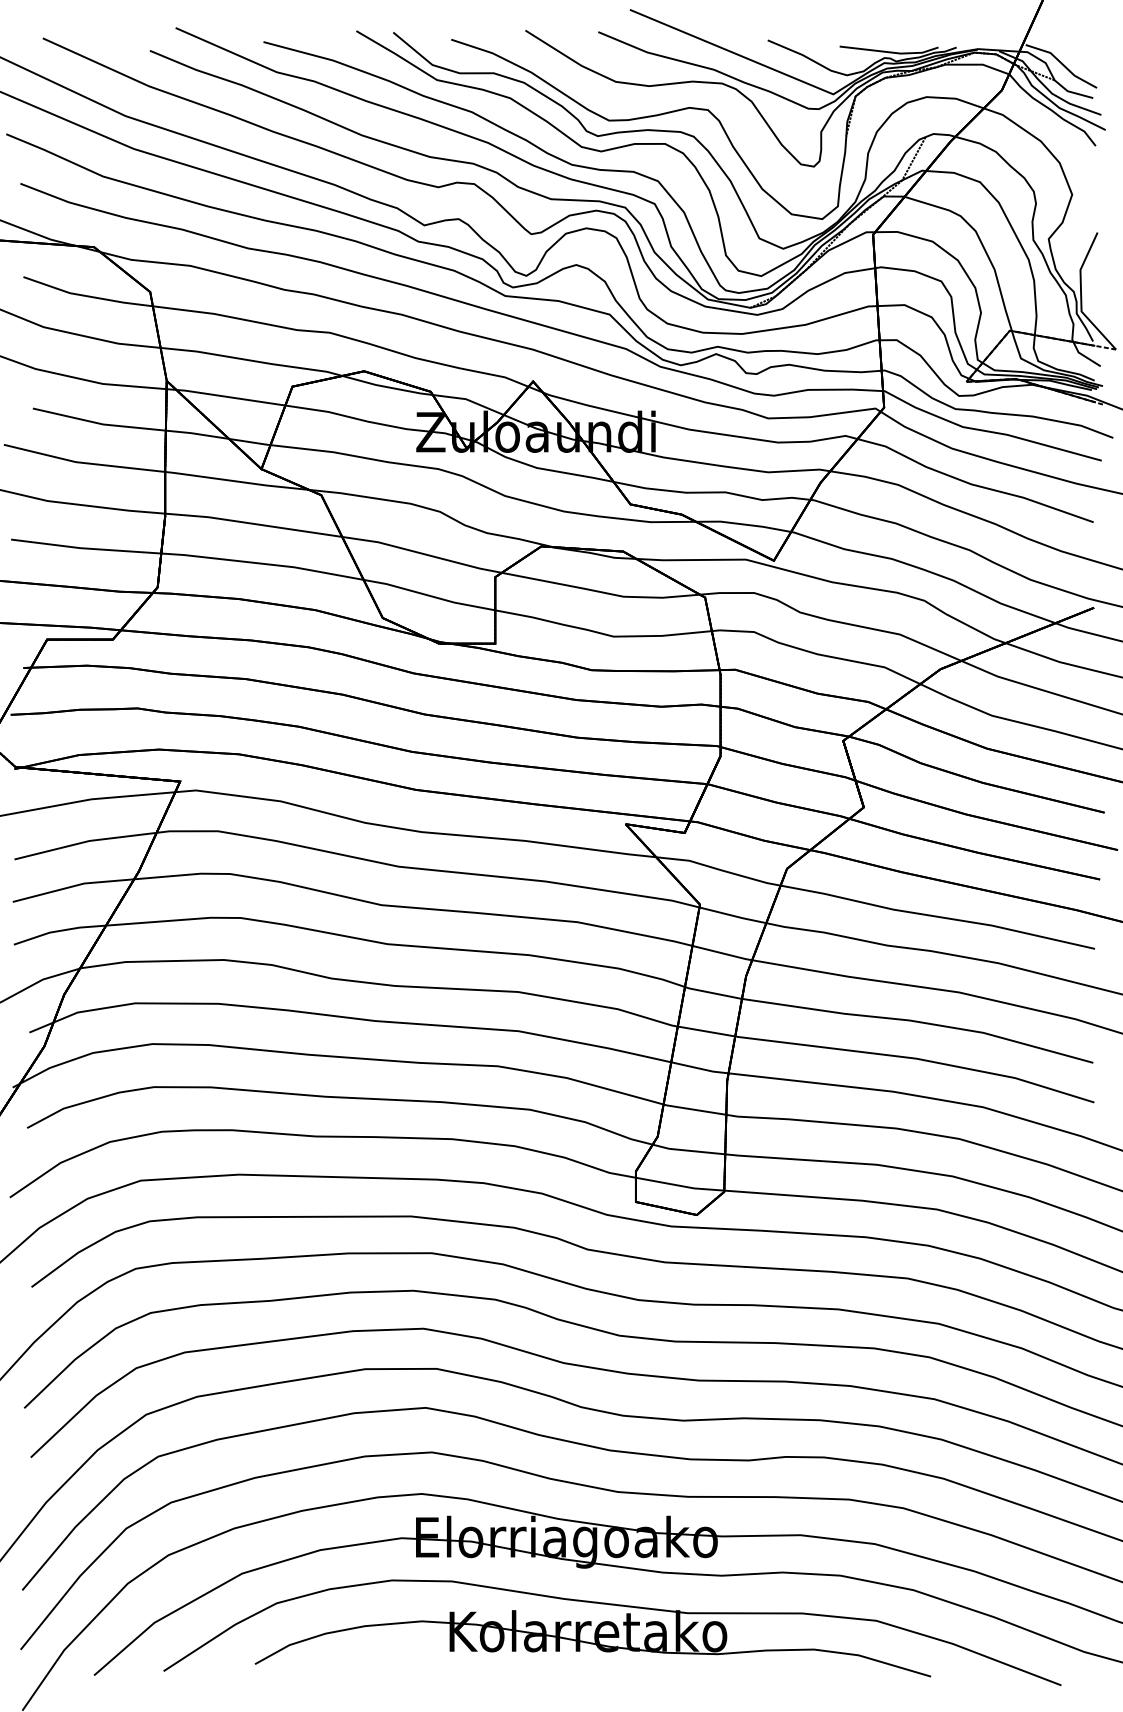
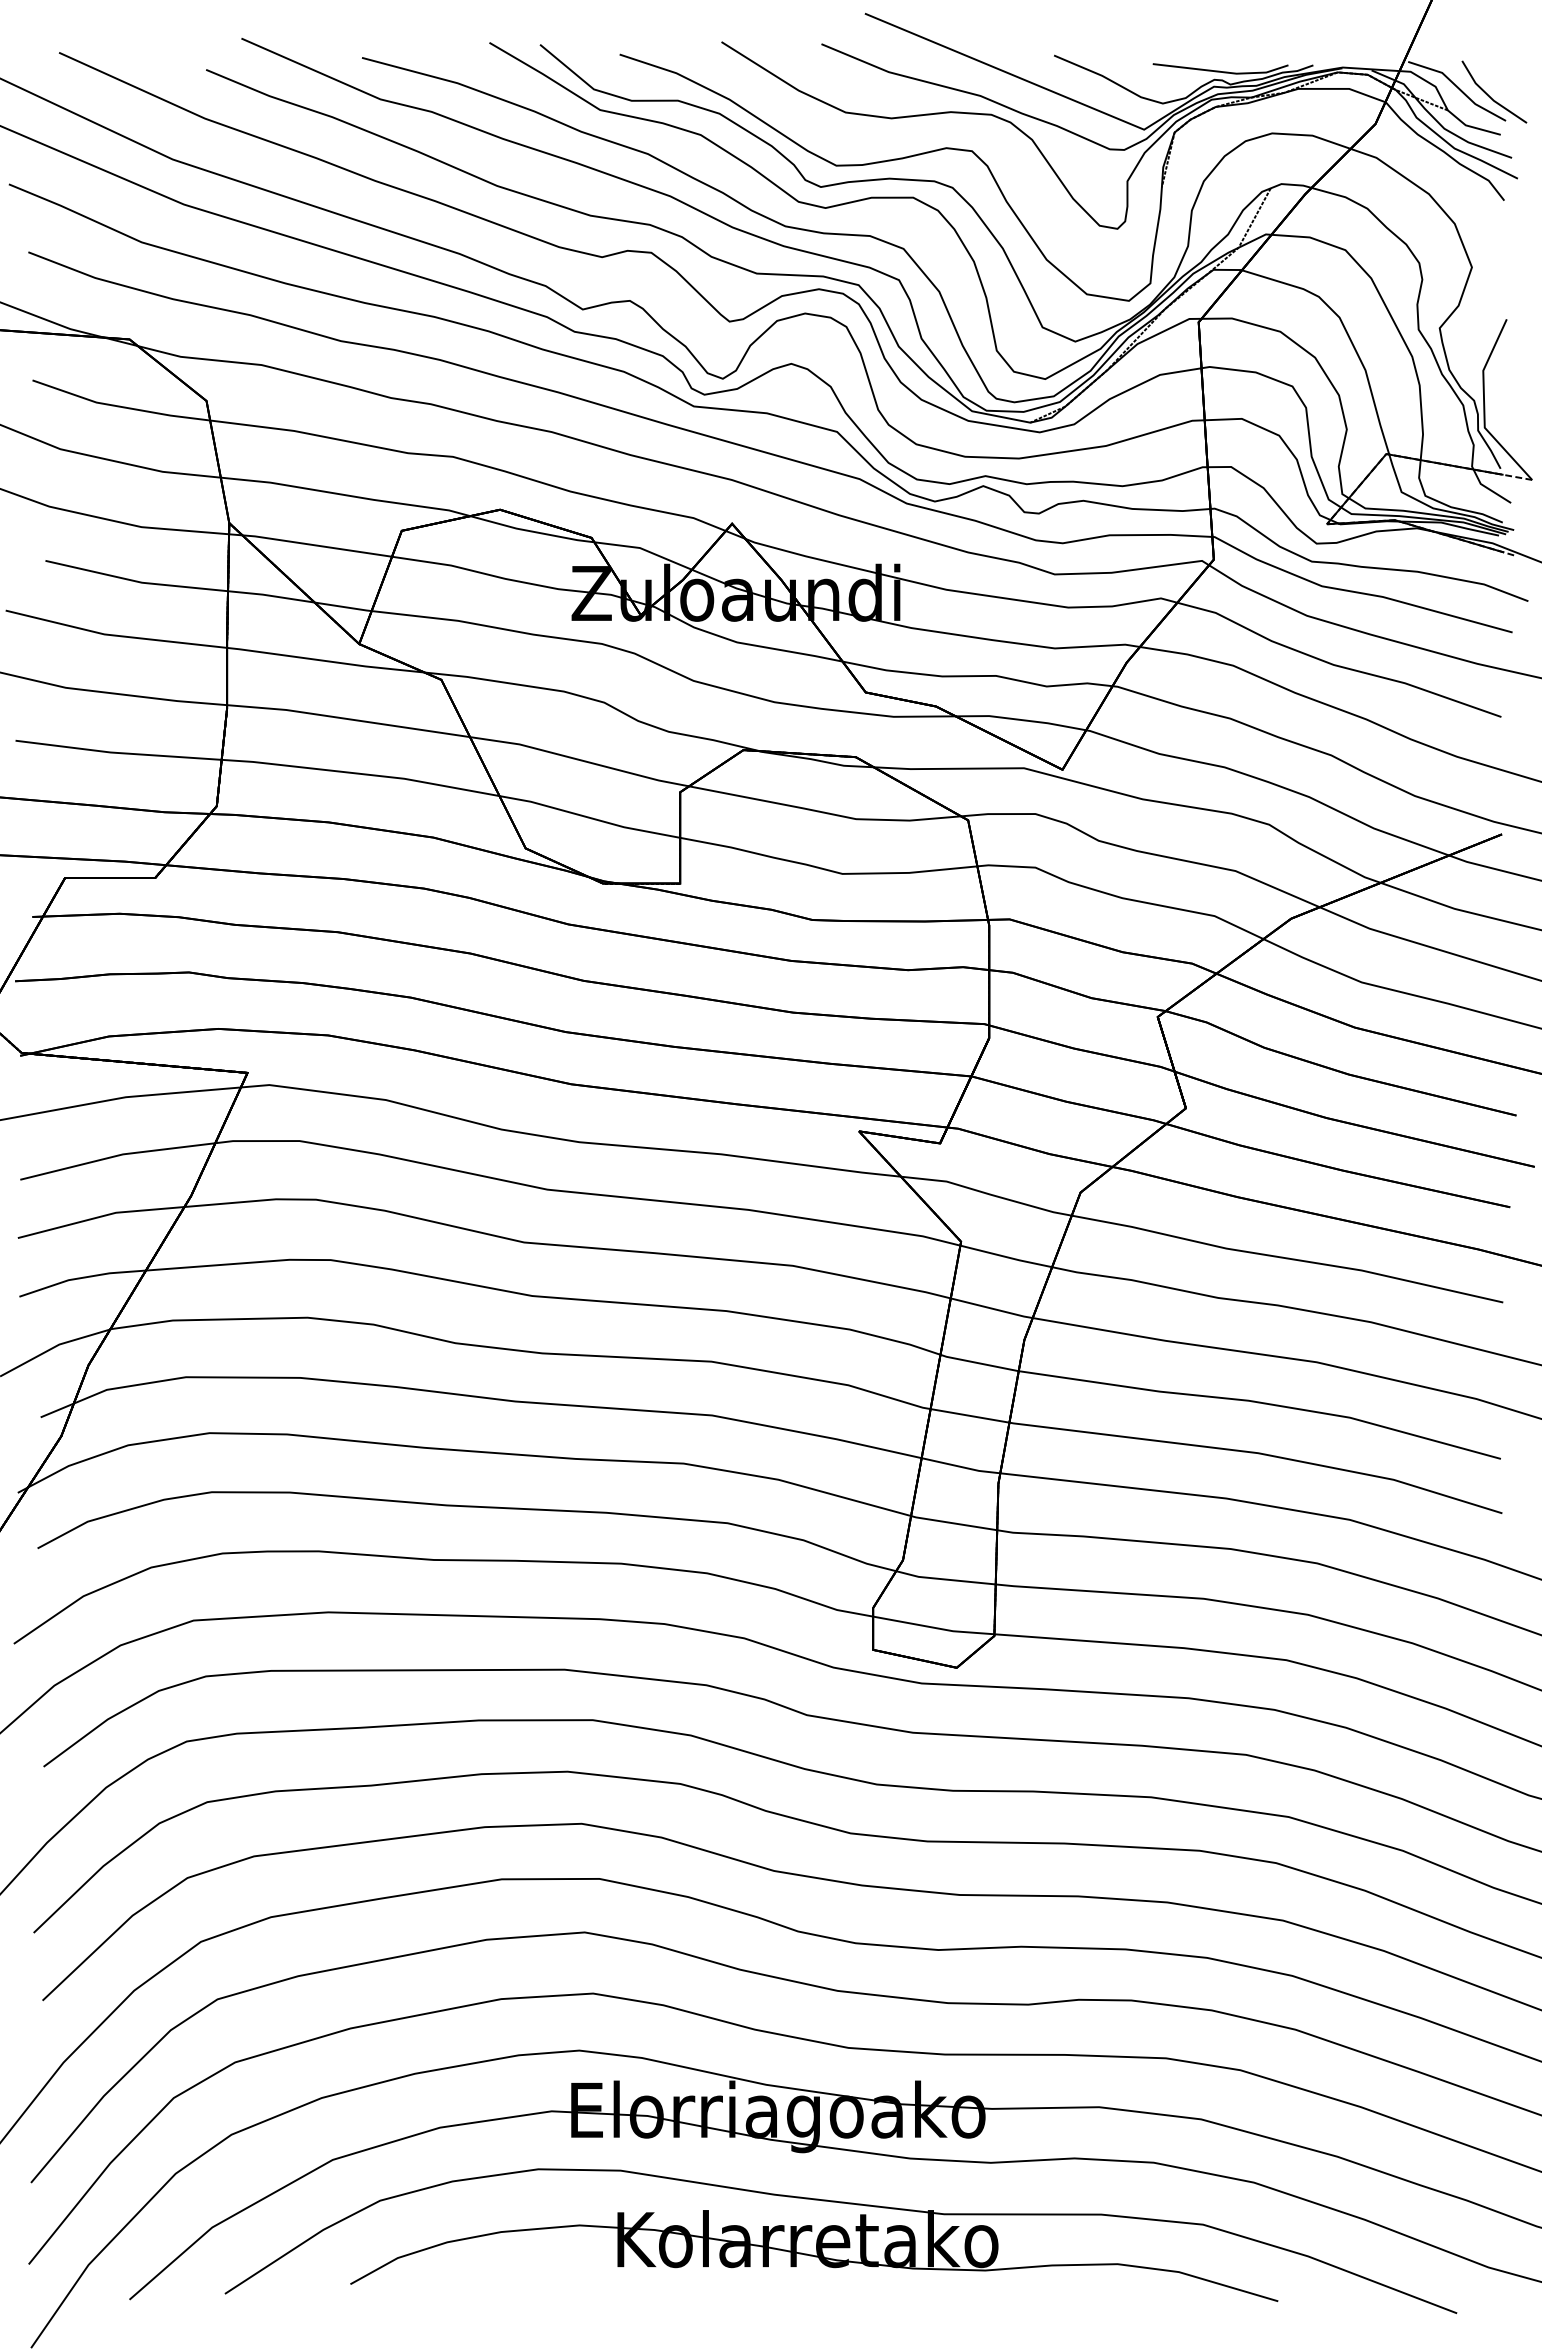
line: (1084, 69) -> (1489, 95), added

